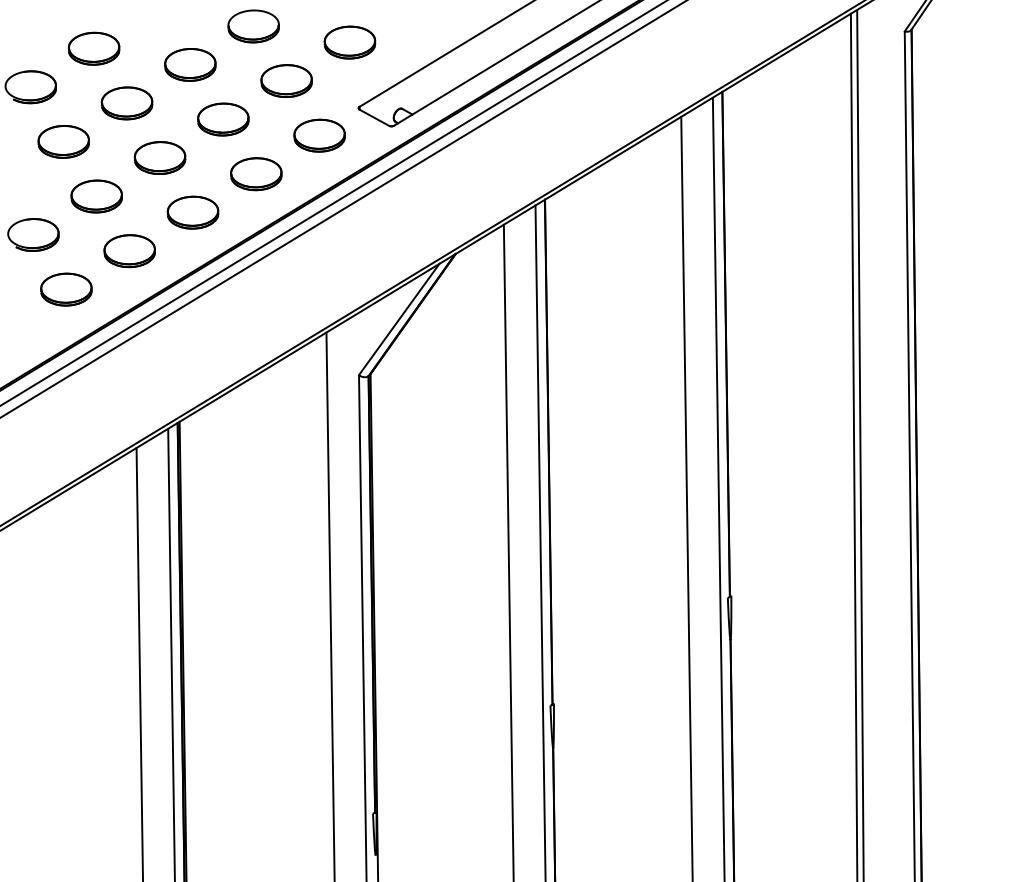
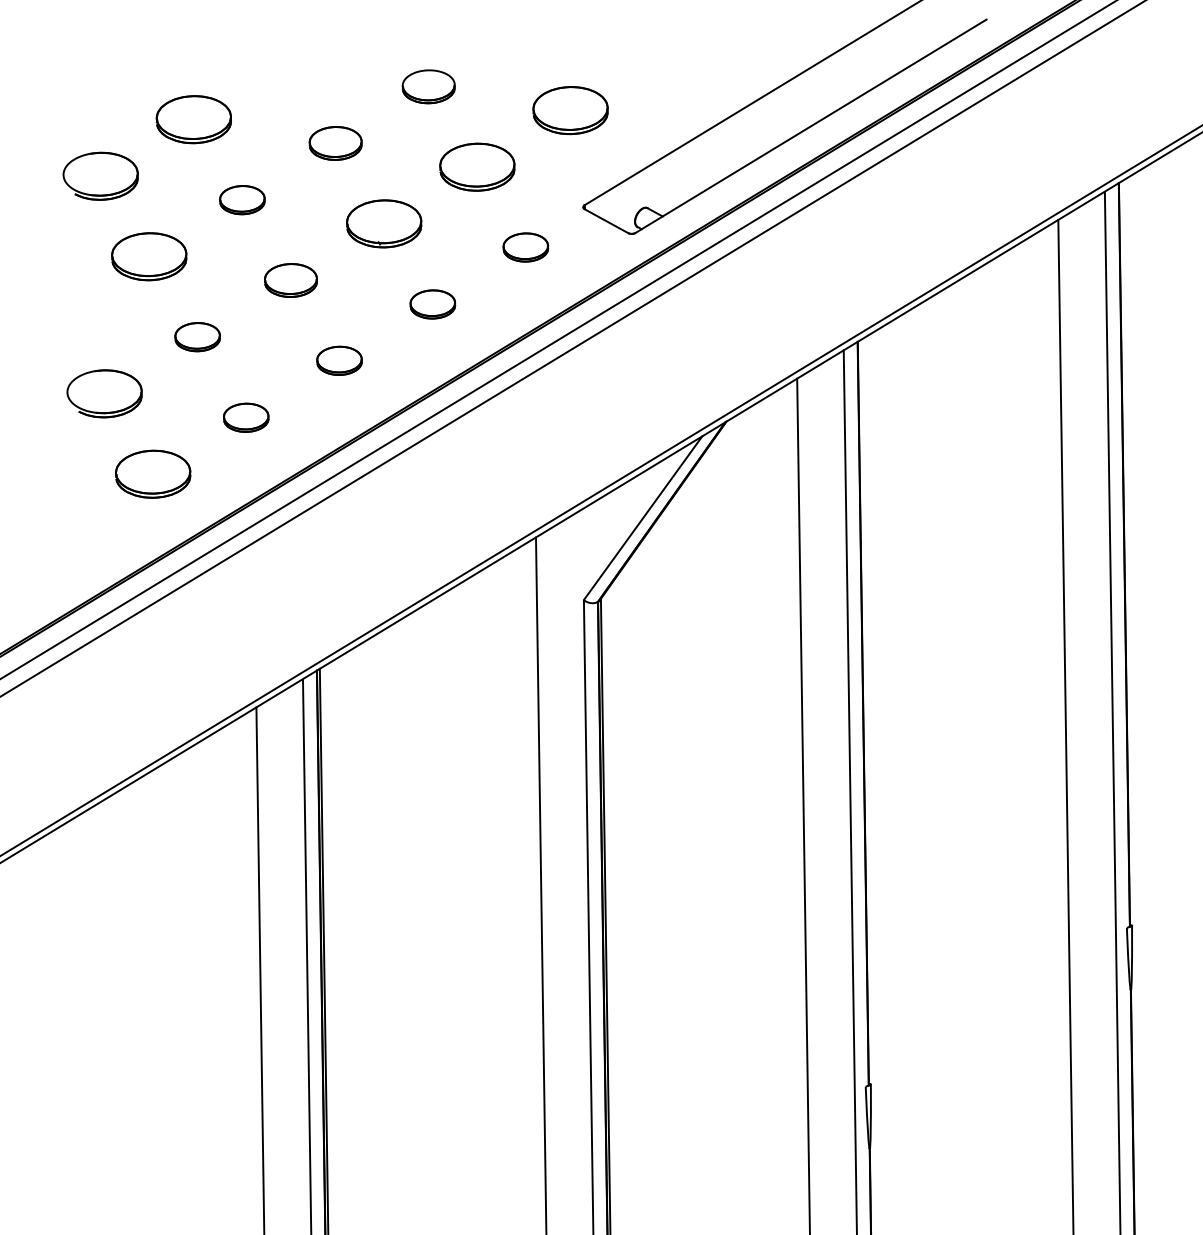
part: (253, 26) -> (428, 86), size x0.7
part: (190, 64) -> (335, 142), size x0.7
part: (126, 103) -> (241, 200), size x0.6
part: (319, 135) -> (525, 247), size x0.6
part: (159, 157) -> (290, 279), size x0.7
part: (256, 174) -> (432, 304), size x0.6
part: (96, 196) -> (197, 337), size x0.6
part: (192, 212) -> (338, 360), size x0.6
part: (129, 251) -> (246, 418), size x0.6

